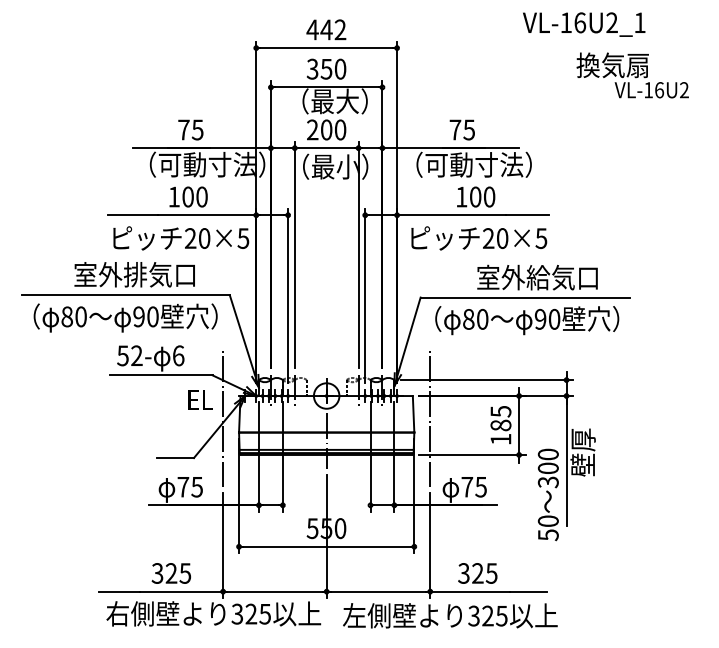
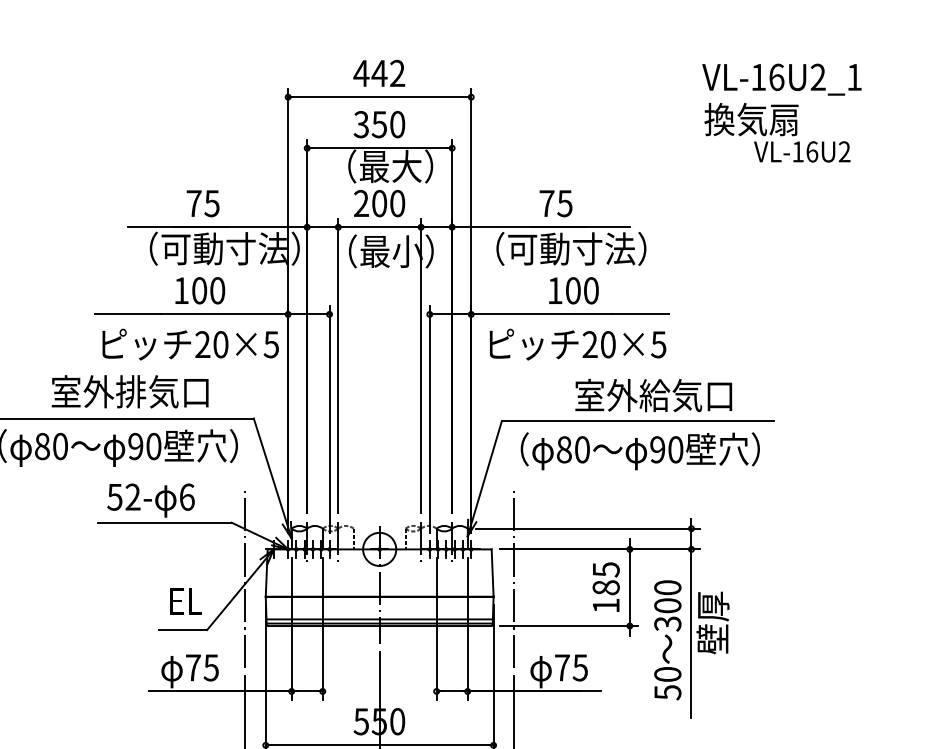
text: (584, 24) -> (782, 79), moved
text: (200, 399) -> (185, 600), moved
text: (547, 494) -> (666, 639), moved

